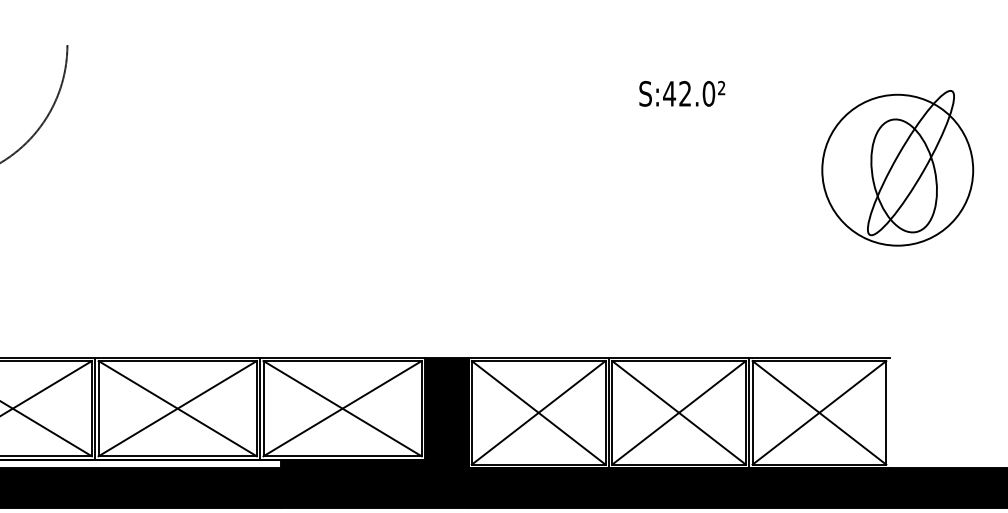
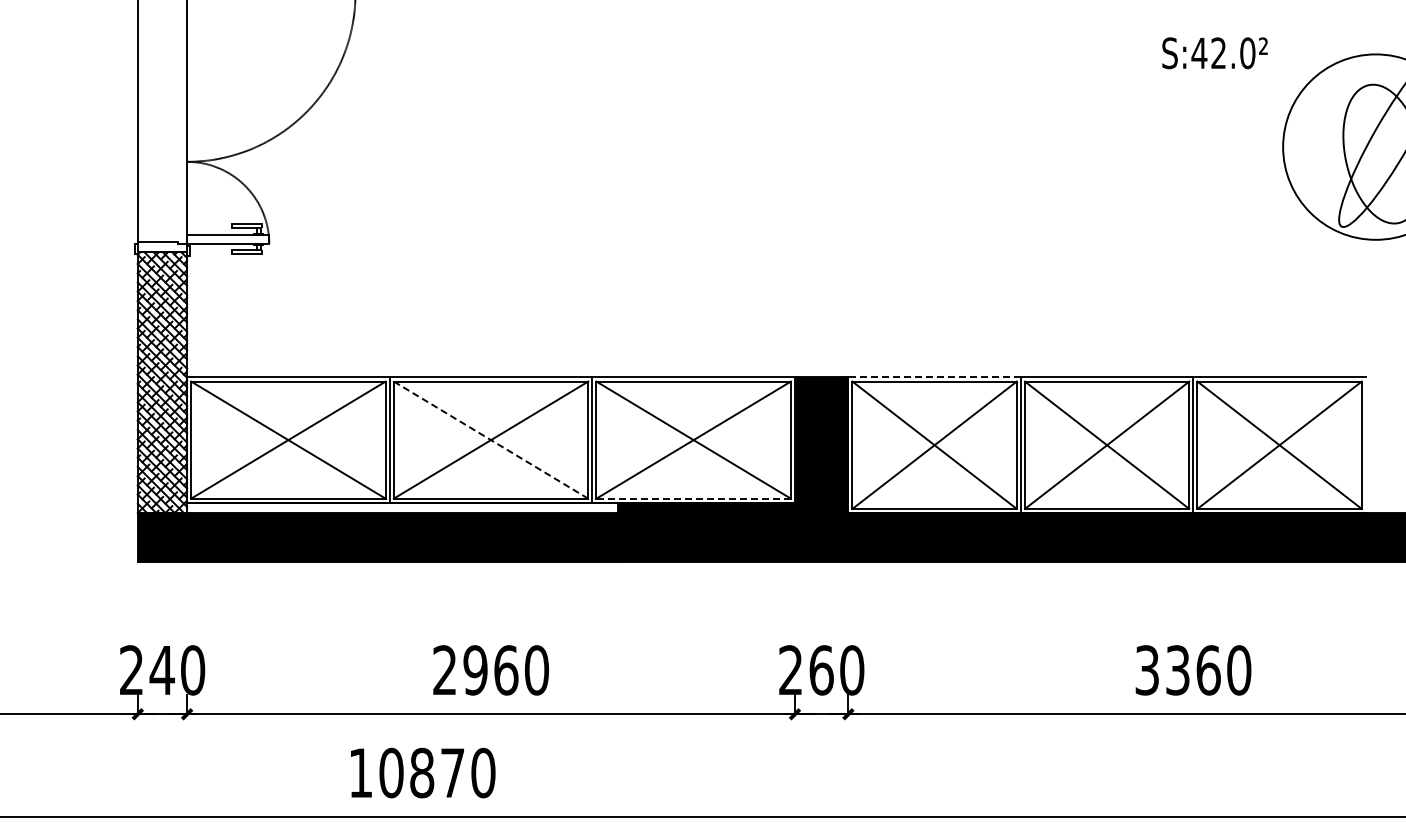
text: (681, 94) -> (1214, 53), moved
line: (538, 357) -> (934, 377), solid -> dashed
line: (178, 408) -> (491, 440), solid -> dashed
line: (342, 456) -> (693, 498), solid -> dashed

